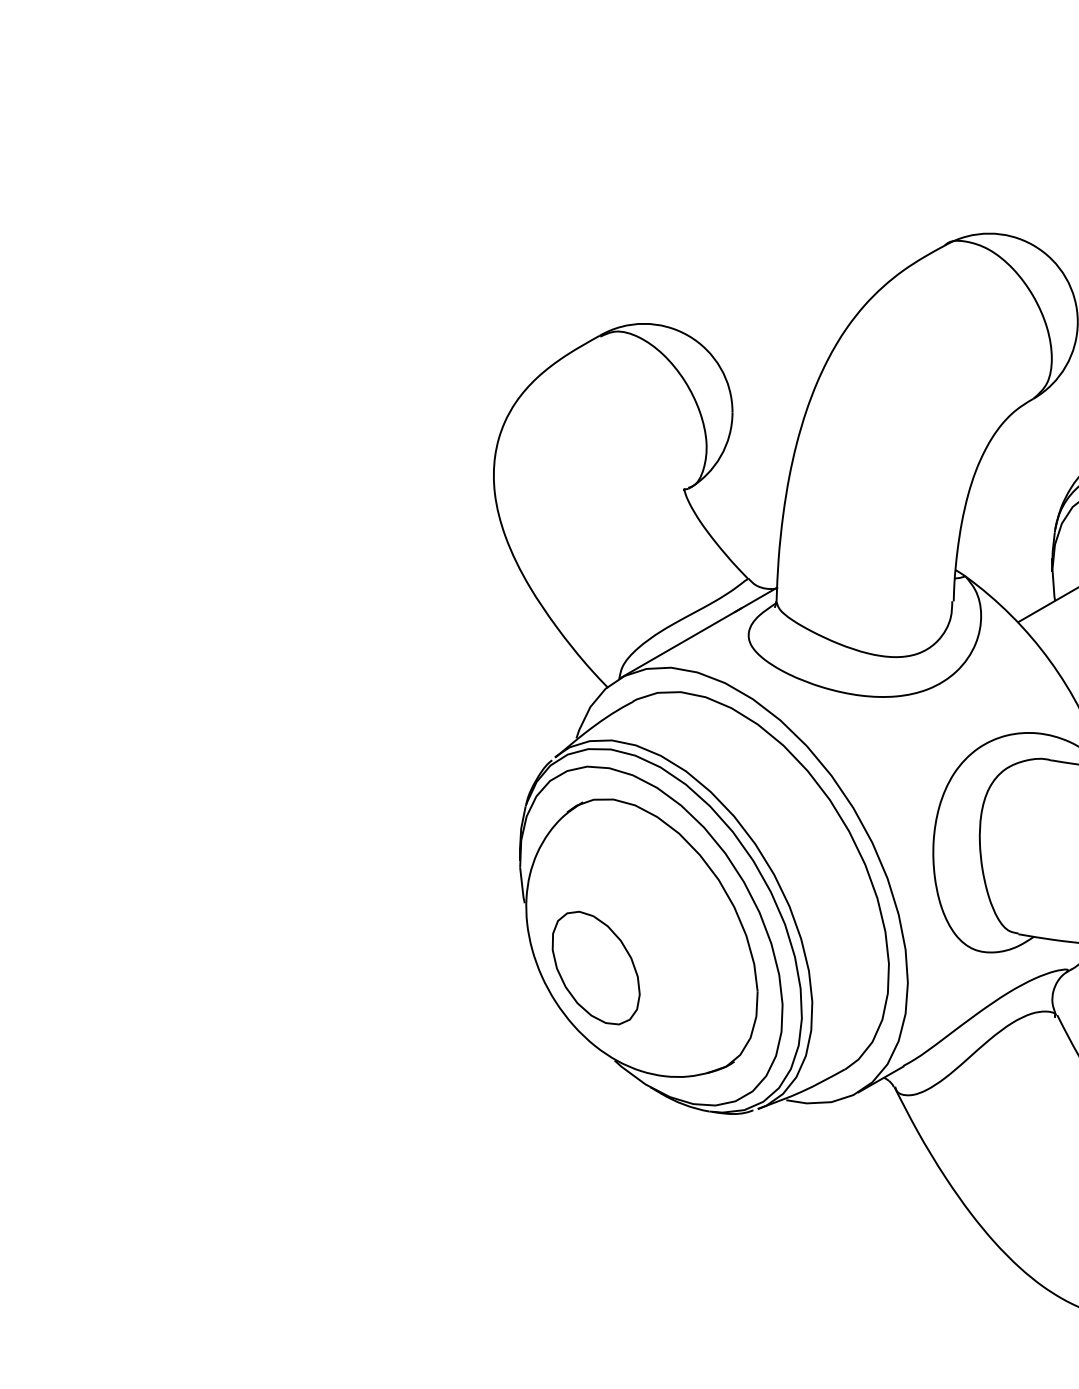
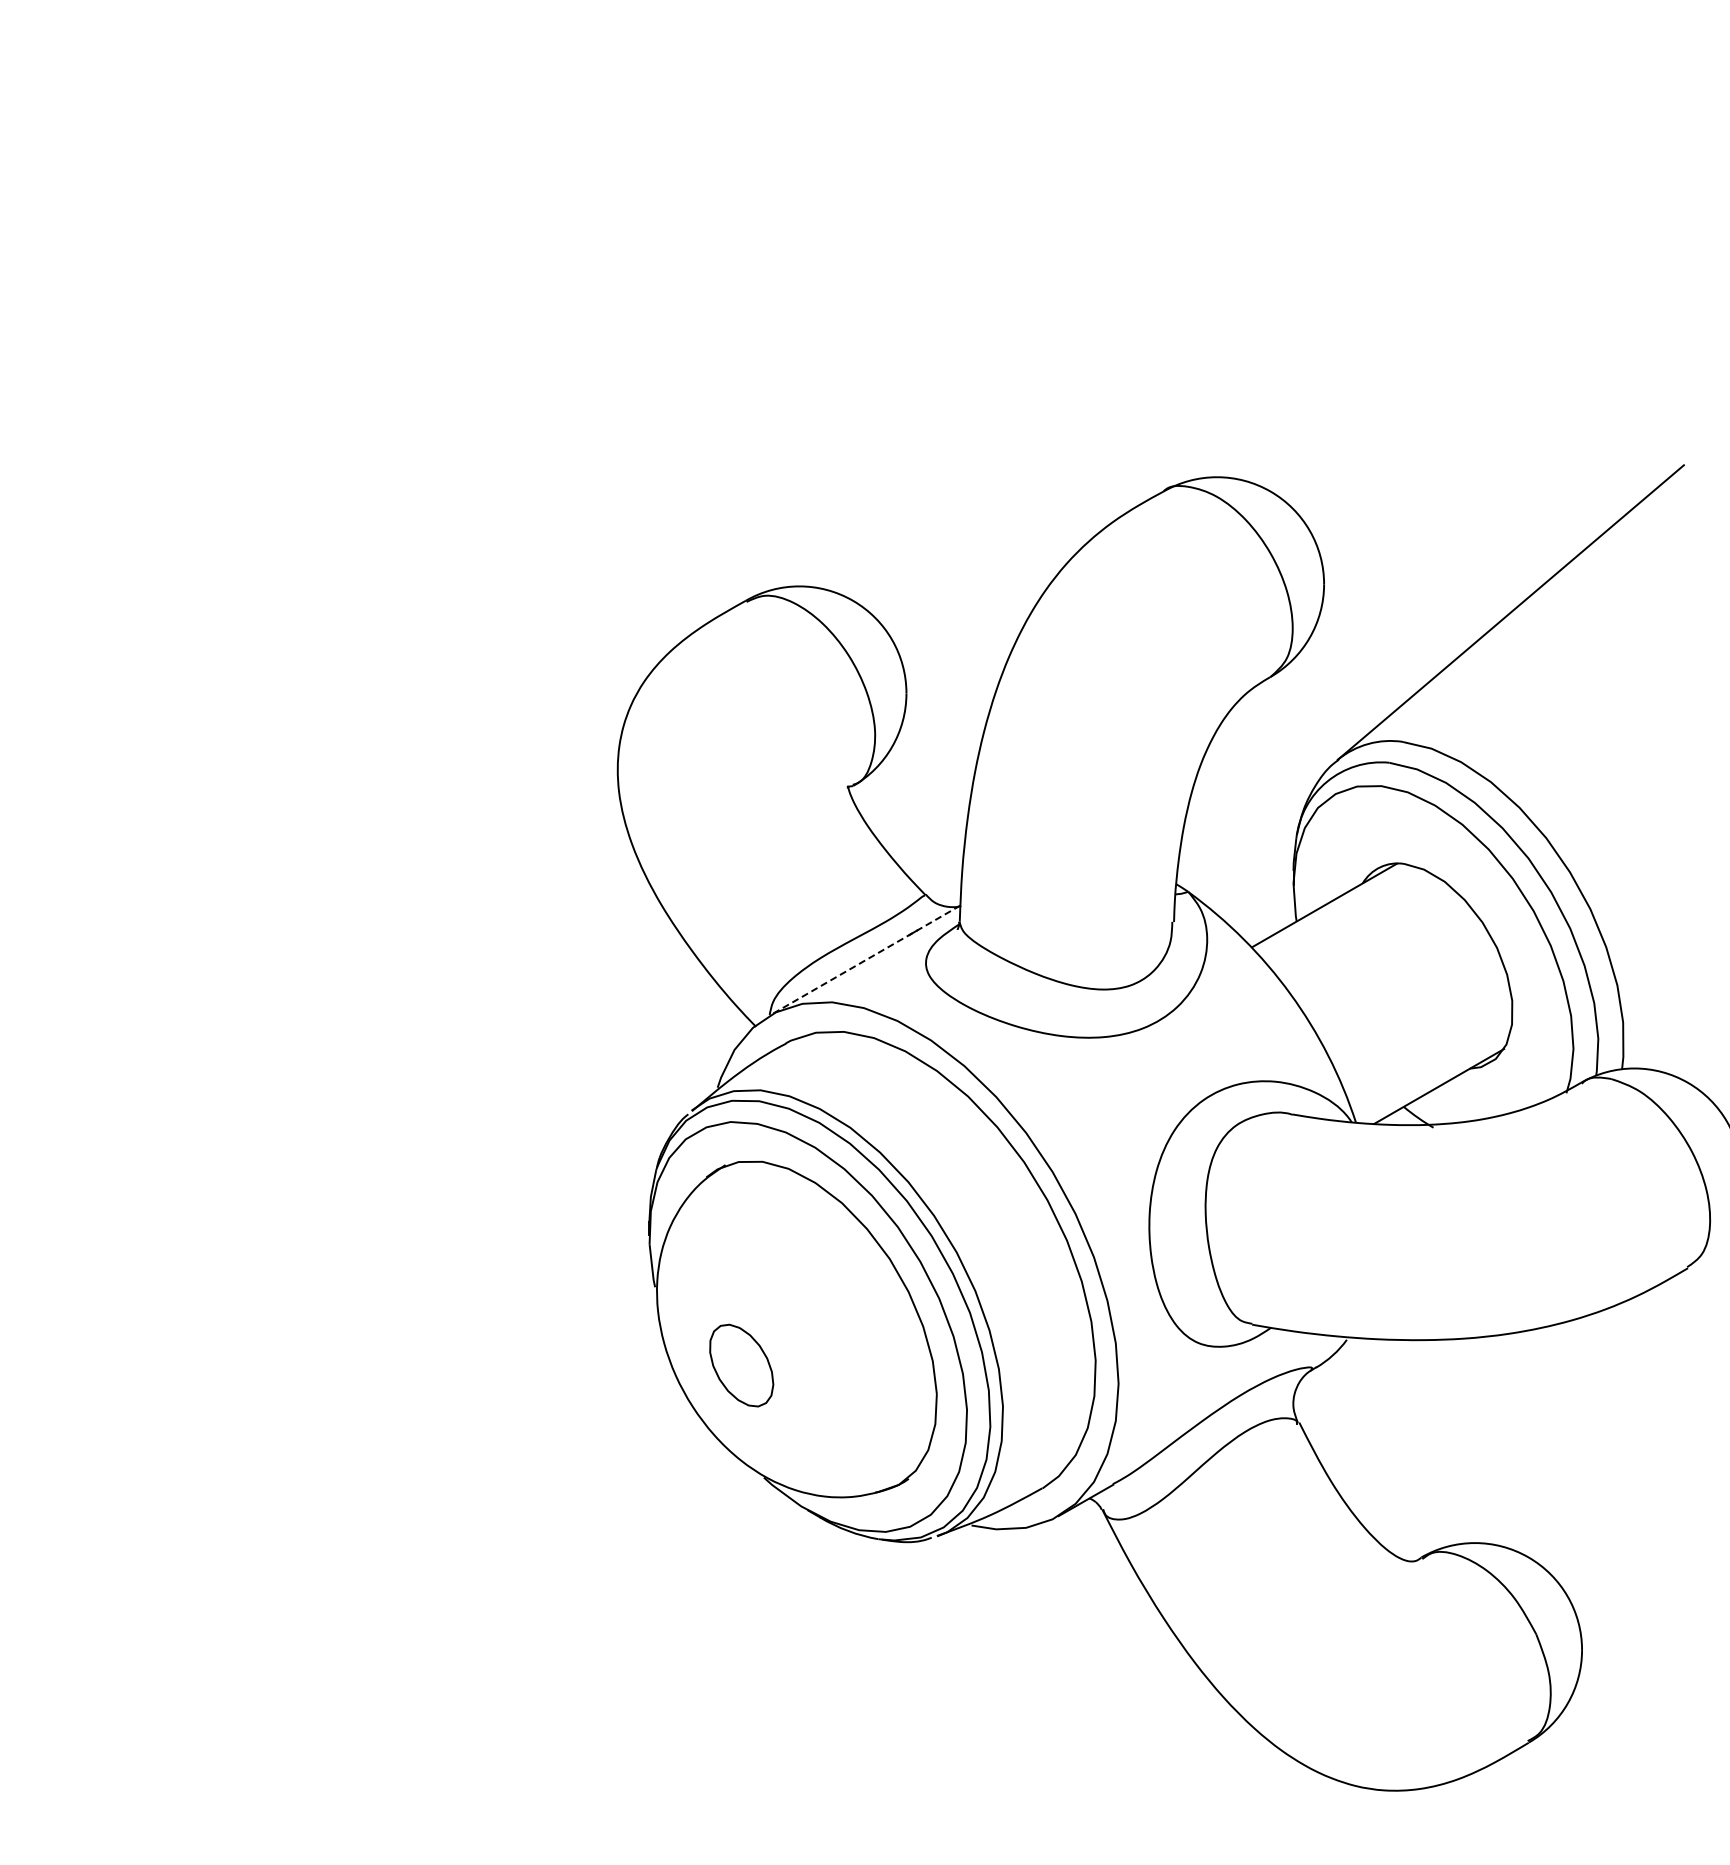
line: (697, 633) -> (864, 960), solid -> dashed
part: (596, 967) -> (741, 1365), size x0.6

